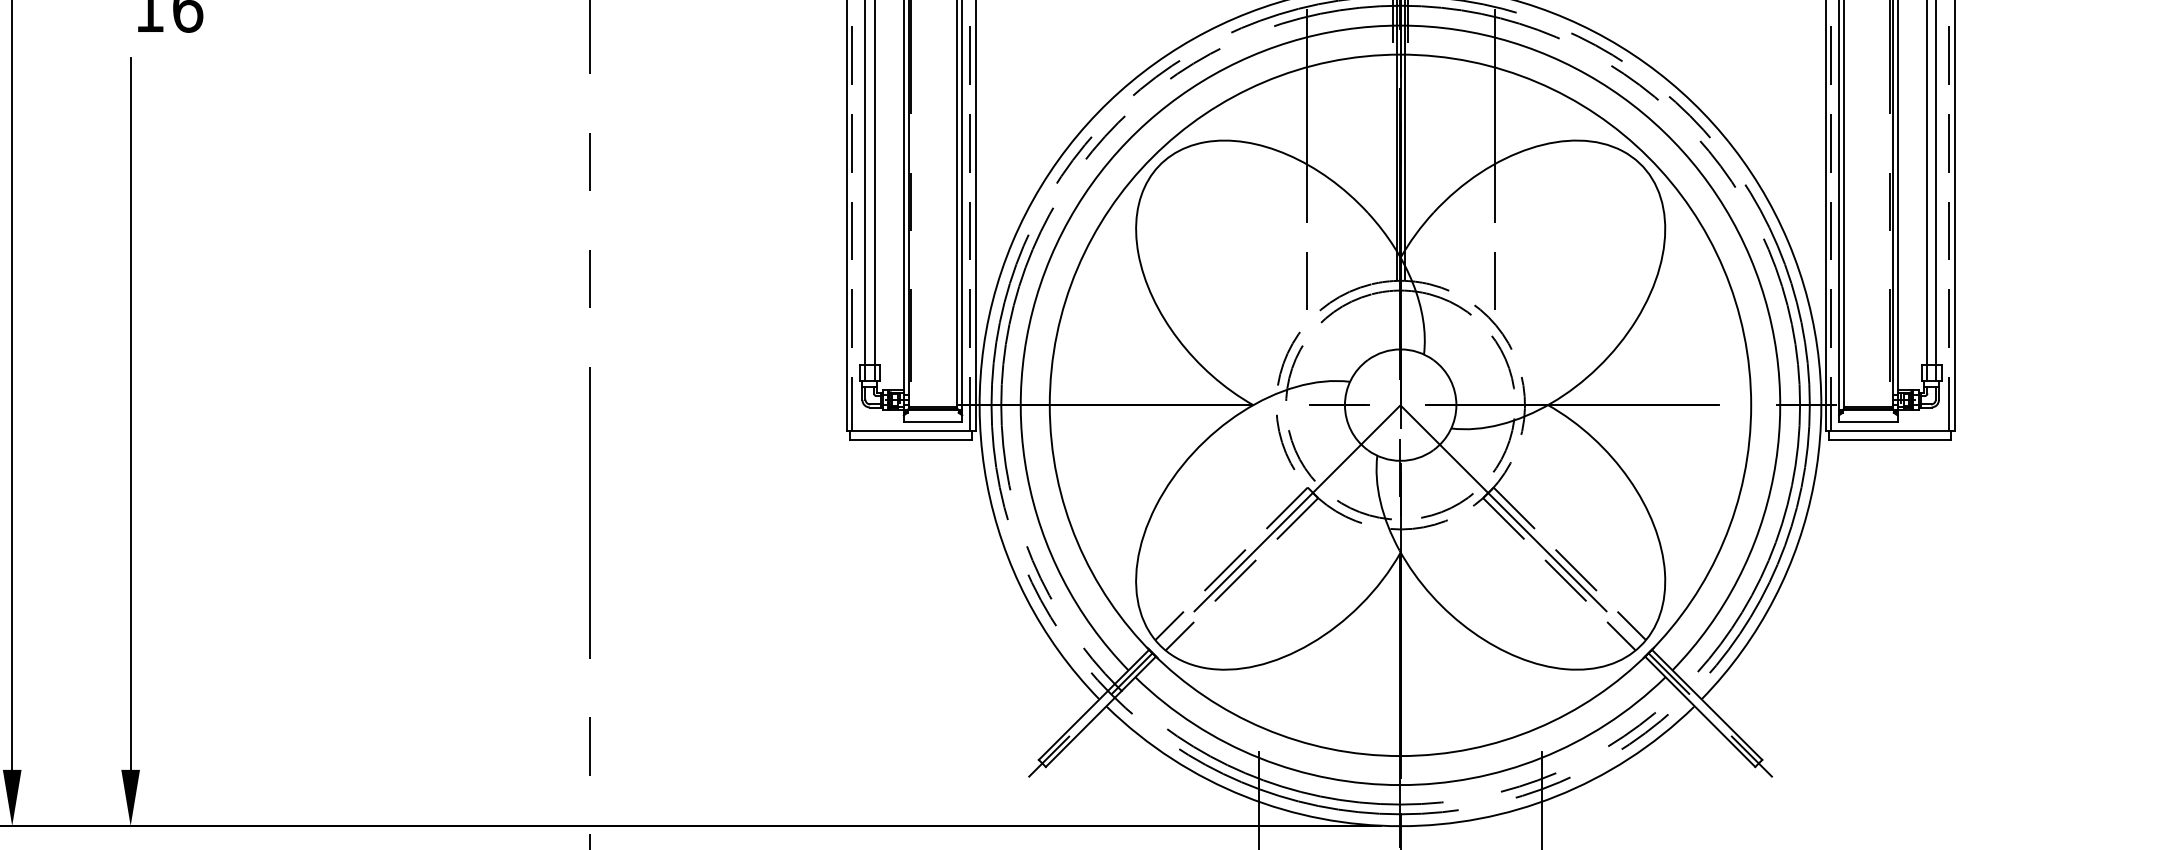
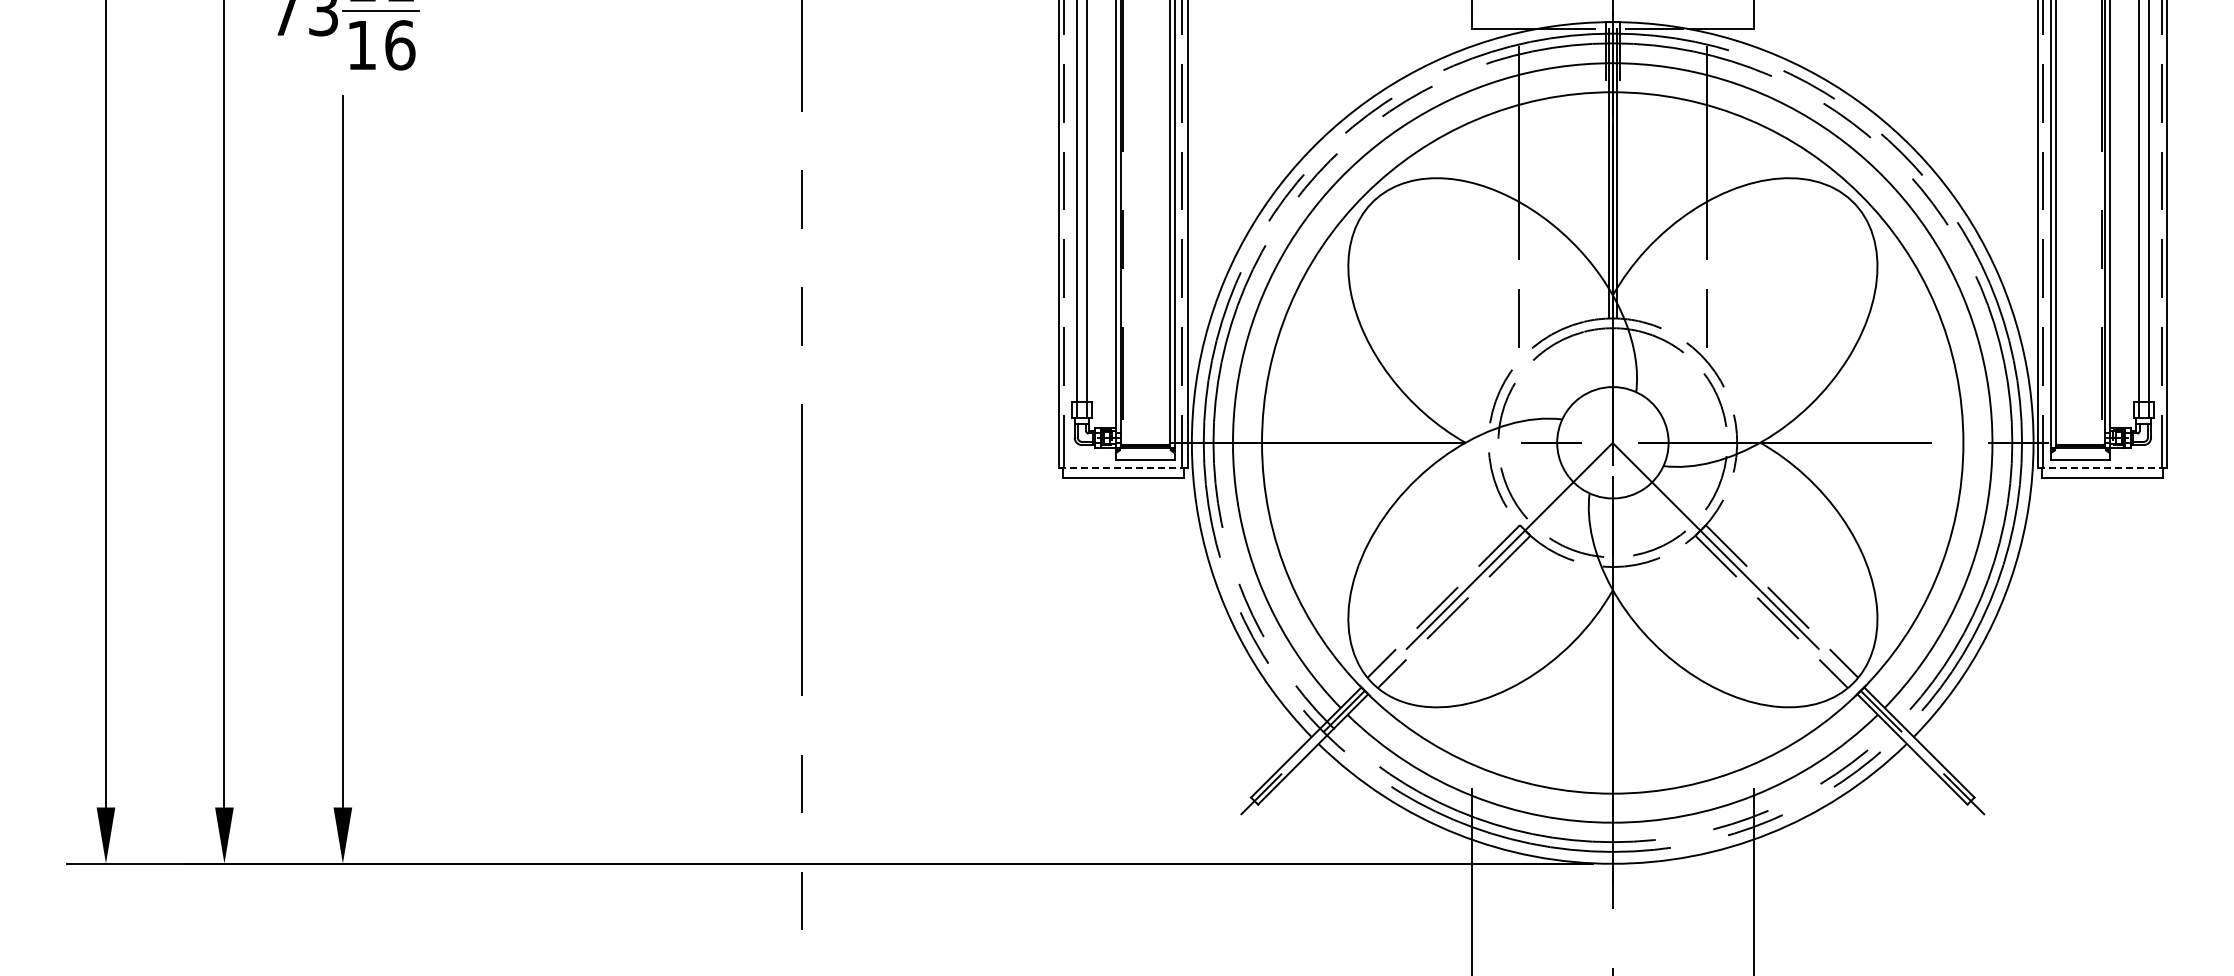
line: (911, 430) -> (1123, 468), solid -> dashed
line: (1890, 430) -> (2102, 468), solid -> dashed

